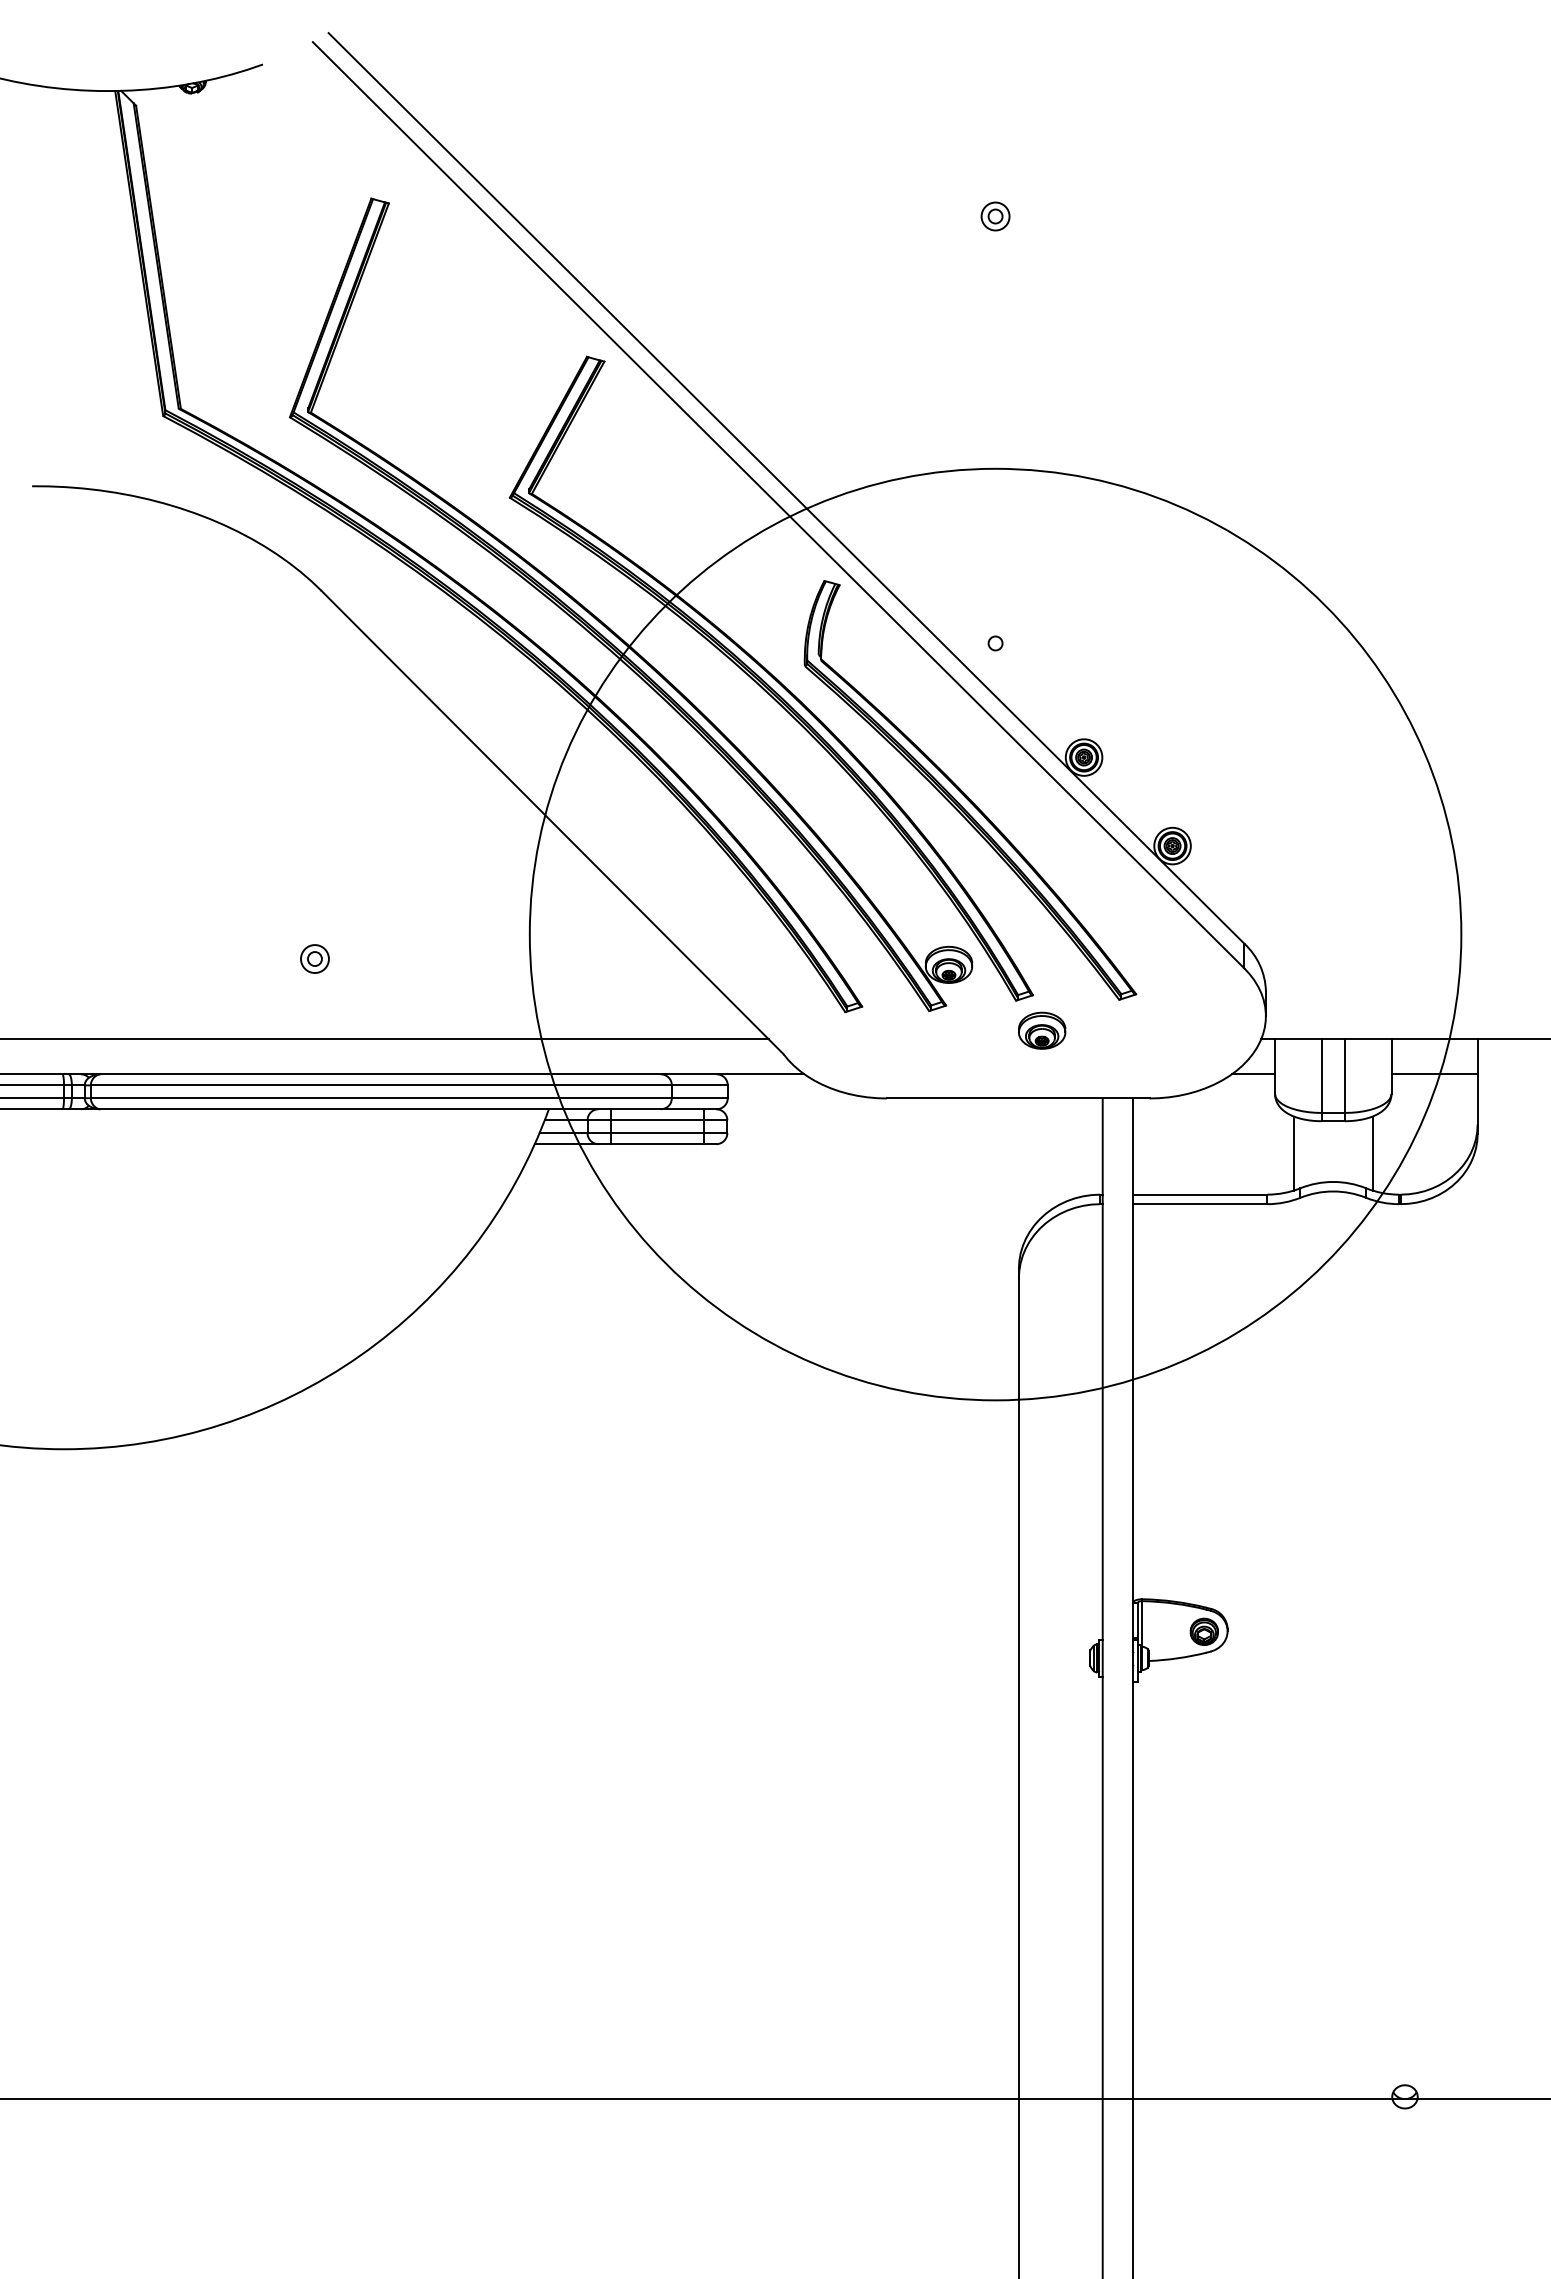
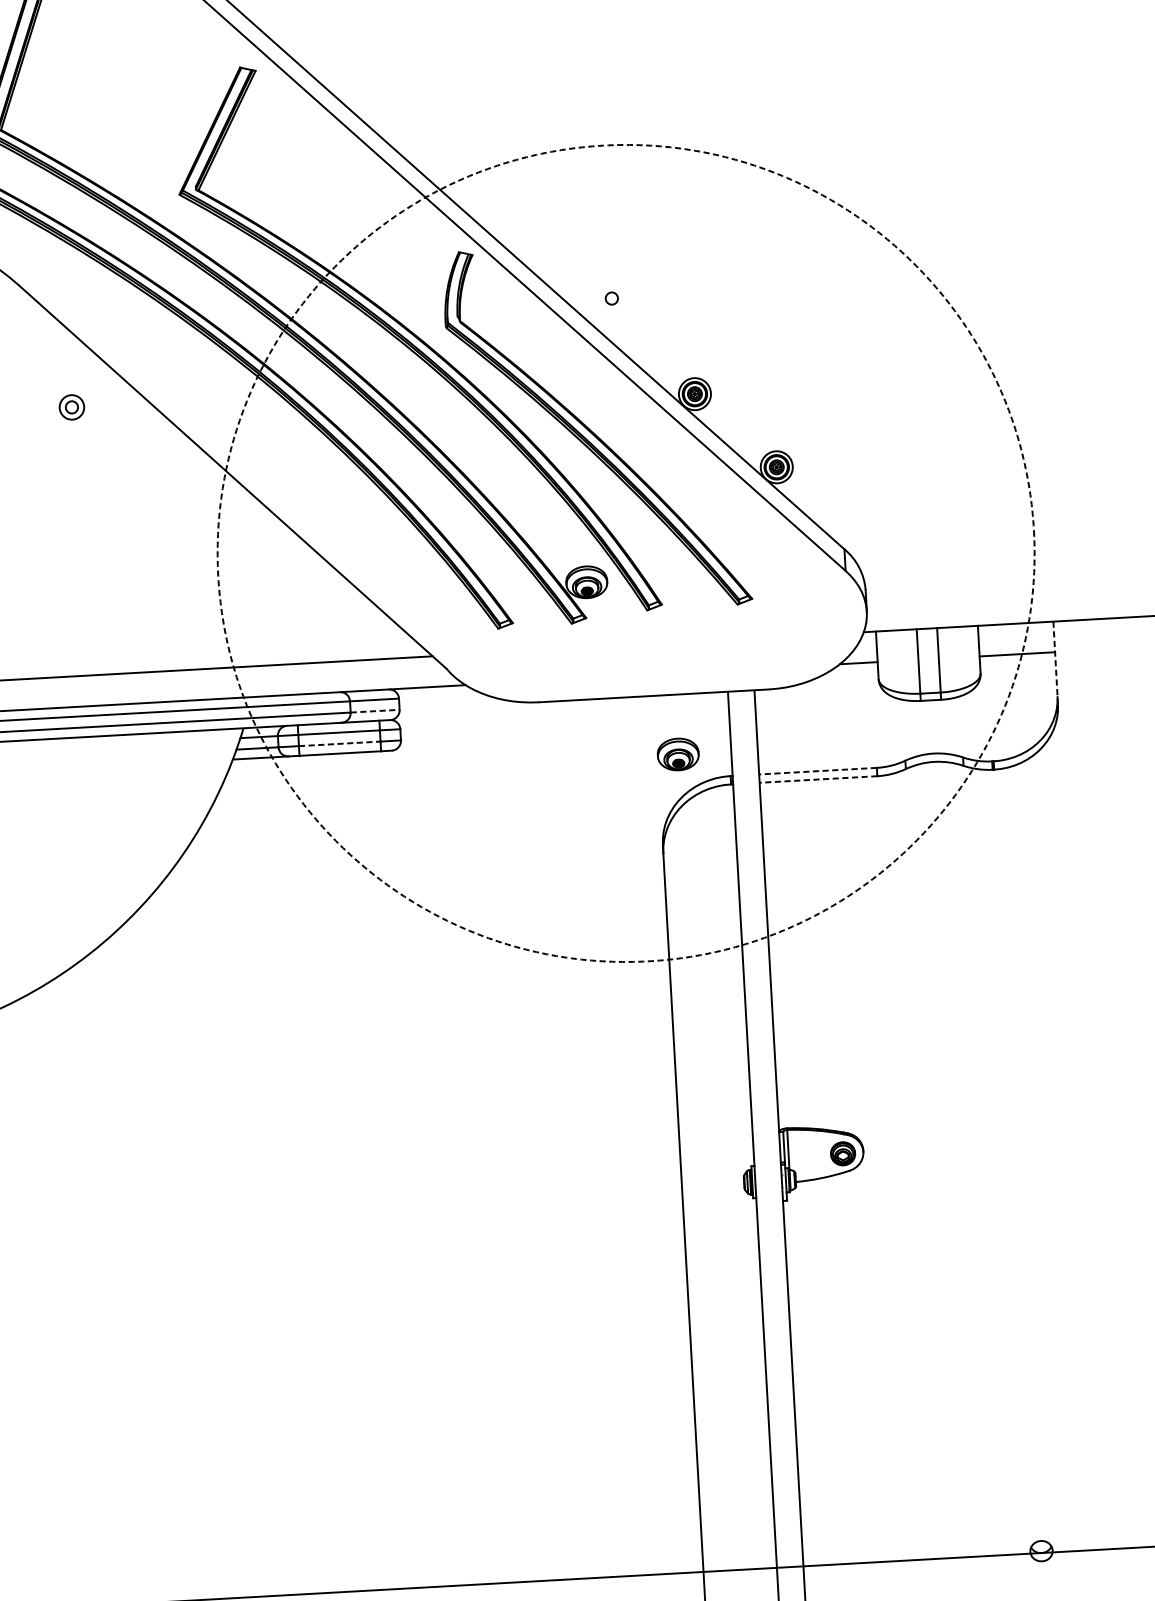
circle: (995, 934) -> (626, 553), solid -> dashed
part: (314, 958) -> (71, 406), moved
part: (1042, 1030) -> (678, 754), moved
line: (1477, 1087) -> (1055, 663), solid -> dashed
line: (699, 1098) -> (374, 711), solid -> dashed
line: (657, 1133) -> (339, 744), solid -> dashed
line: (1294, 1153) -> (898, 730), removed
line: (1372, 1153) -> (966, 726), removed
line: (1199, 1194) -> (817, 771), solid -> dashed
line: (1199, 1204) -> (817, 779), solid -> dashed

